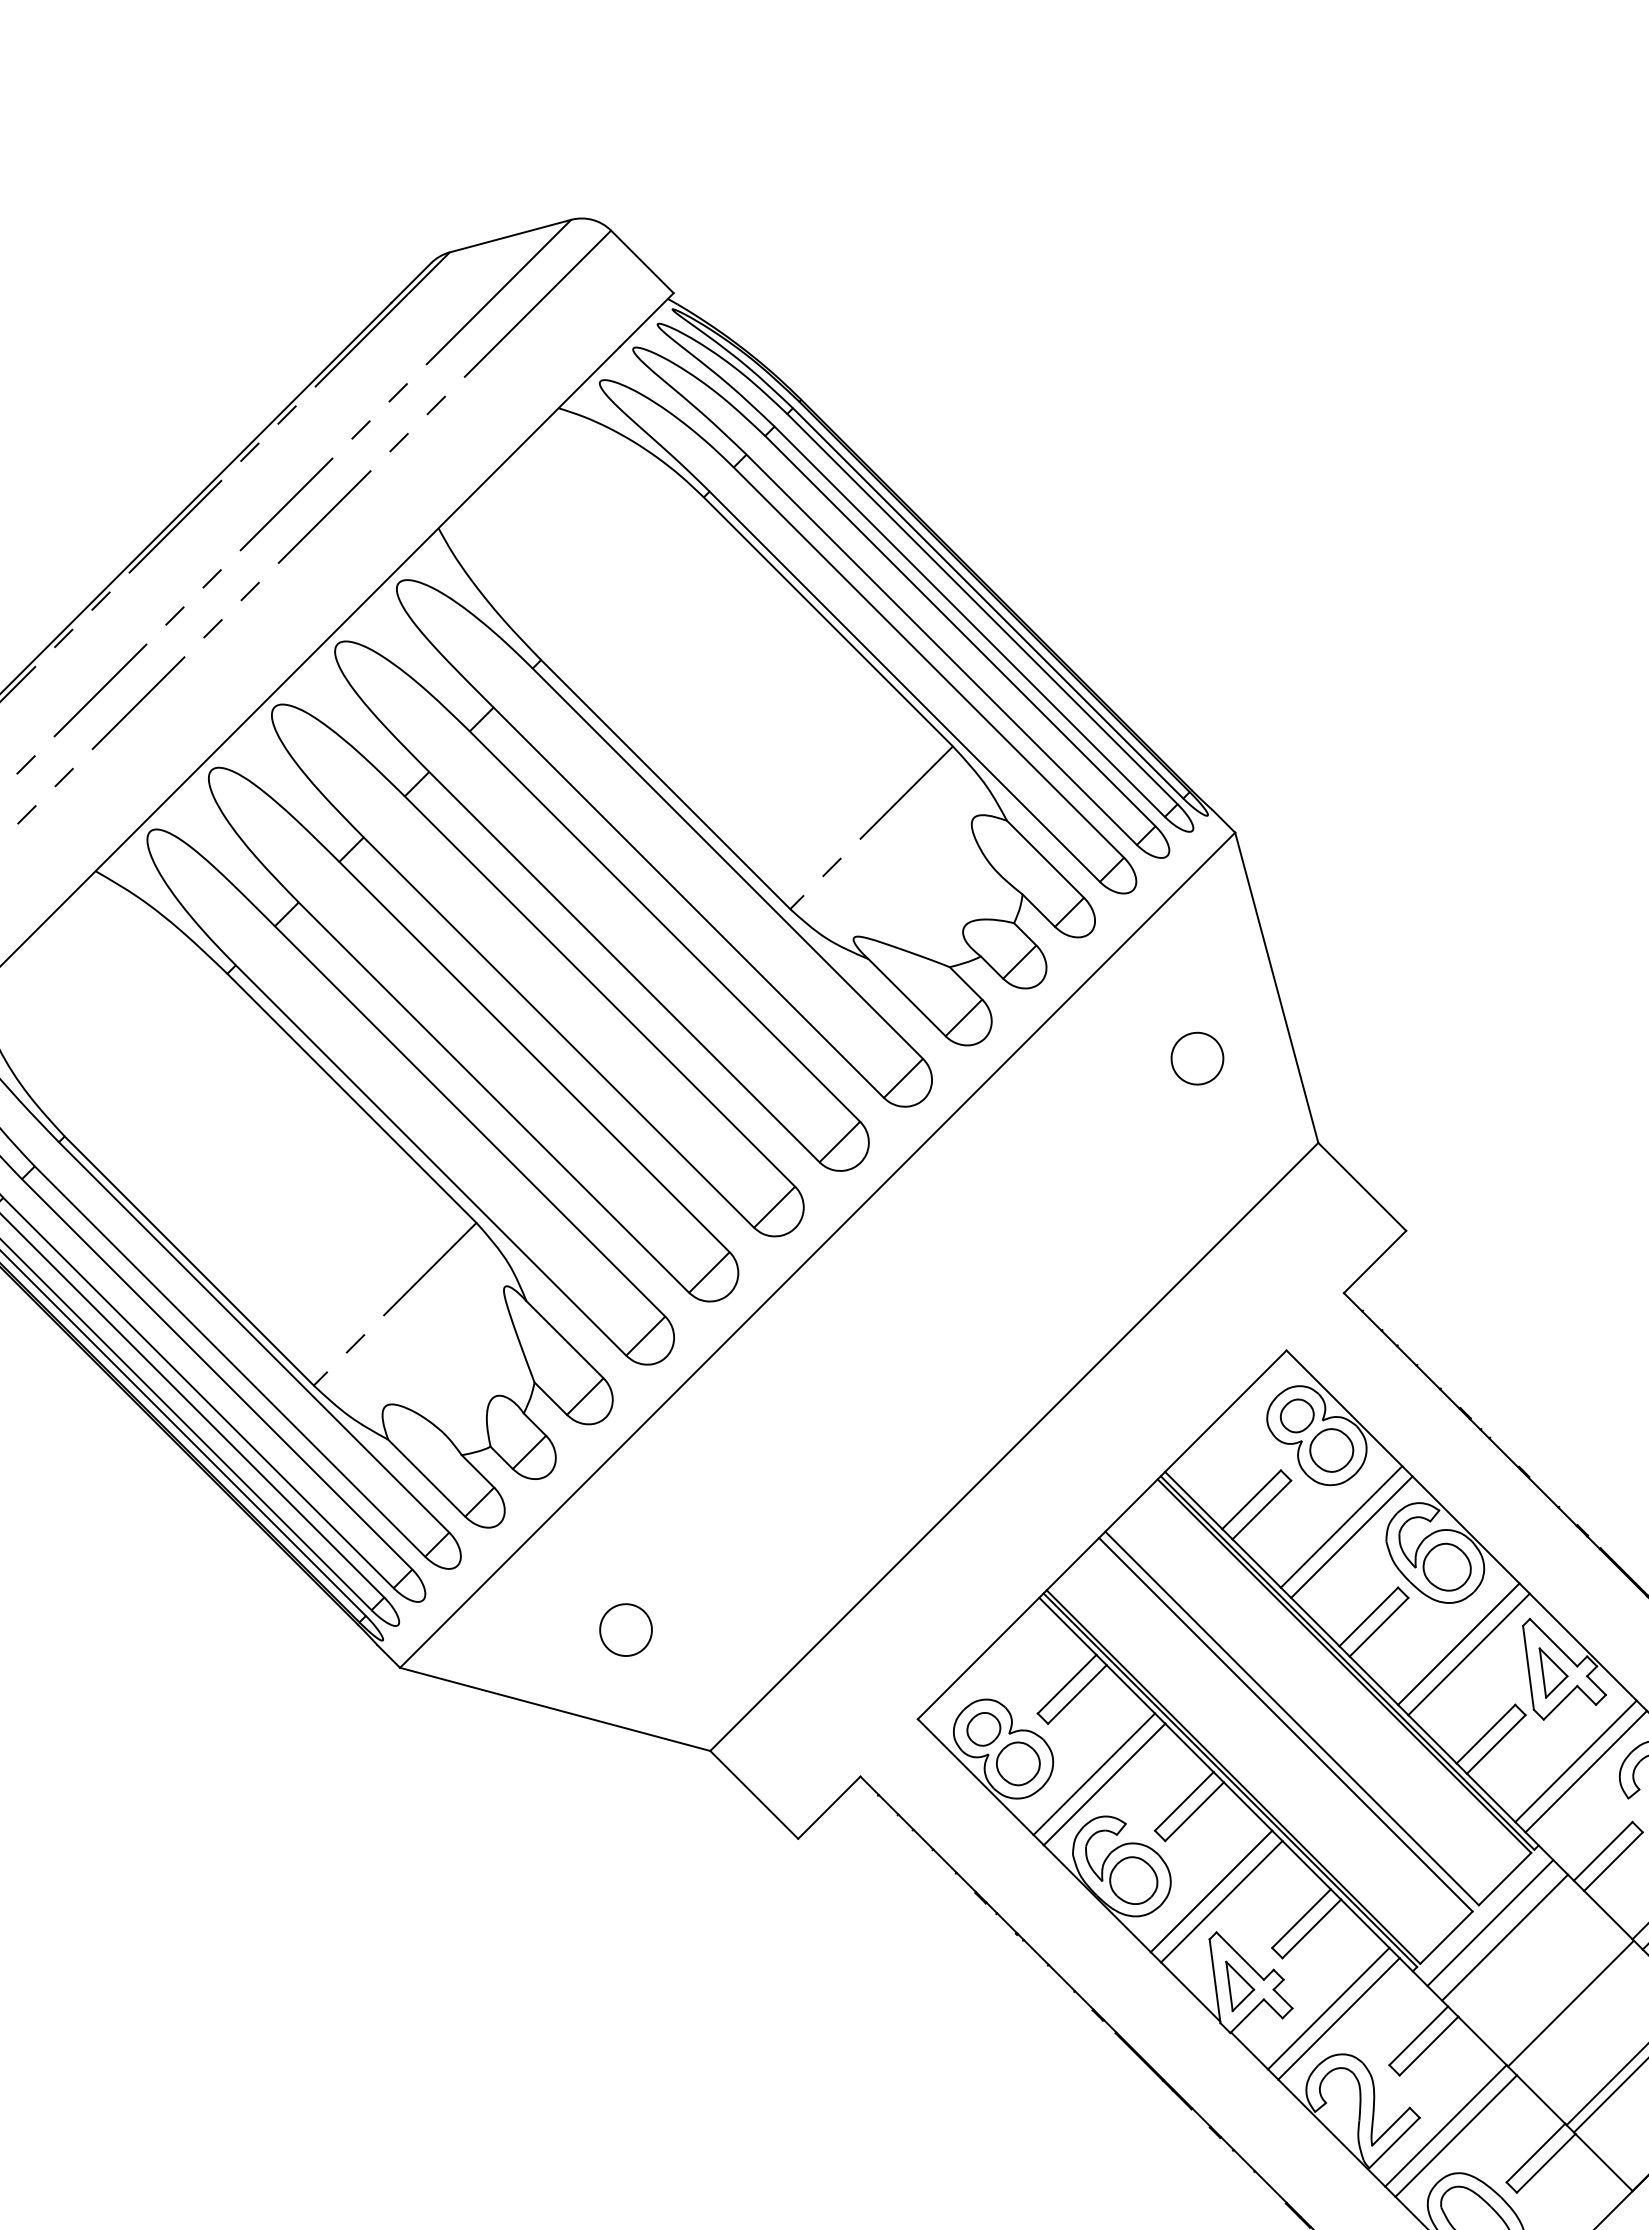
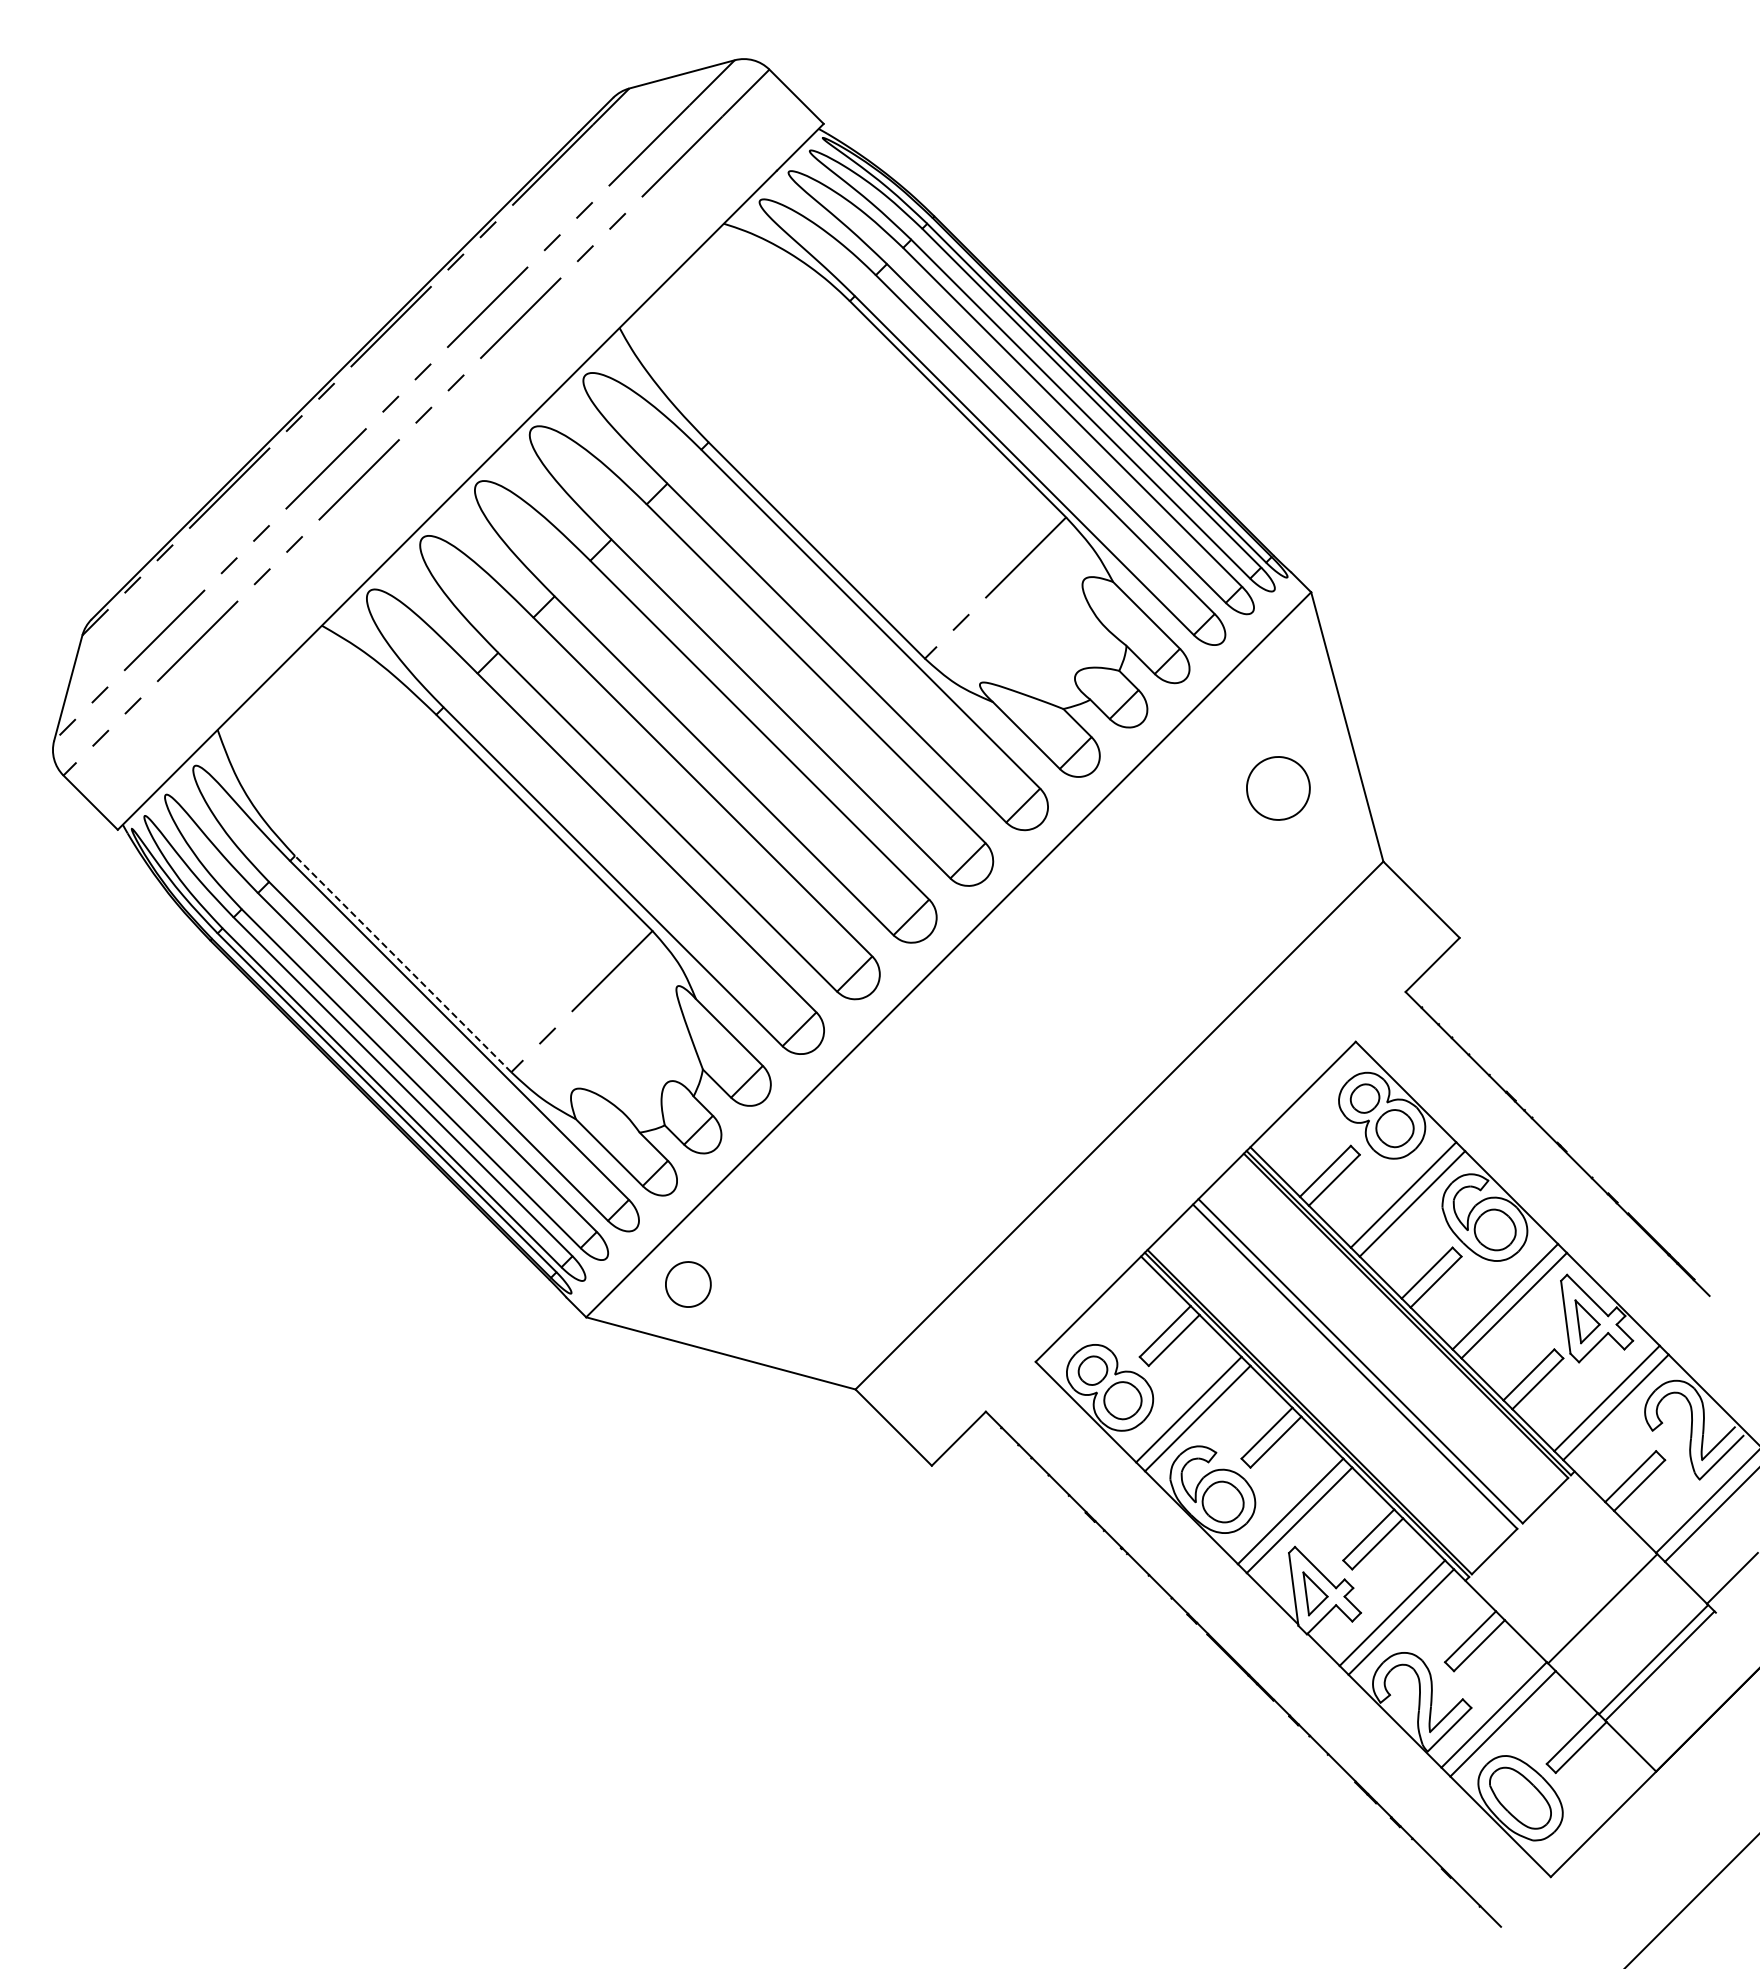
part: (1197, 1058) -> (1278, 788), size x1.4
line: (189, 1261) -> (403, 964), solid -> dashed
part: (626, 1630) -> (688, 1284), moved
line: (1490, 1922) -> (1532, 1538), removed
line: (1505, 1937) -> (1545, 1551), removed

